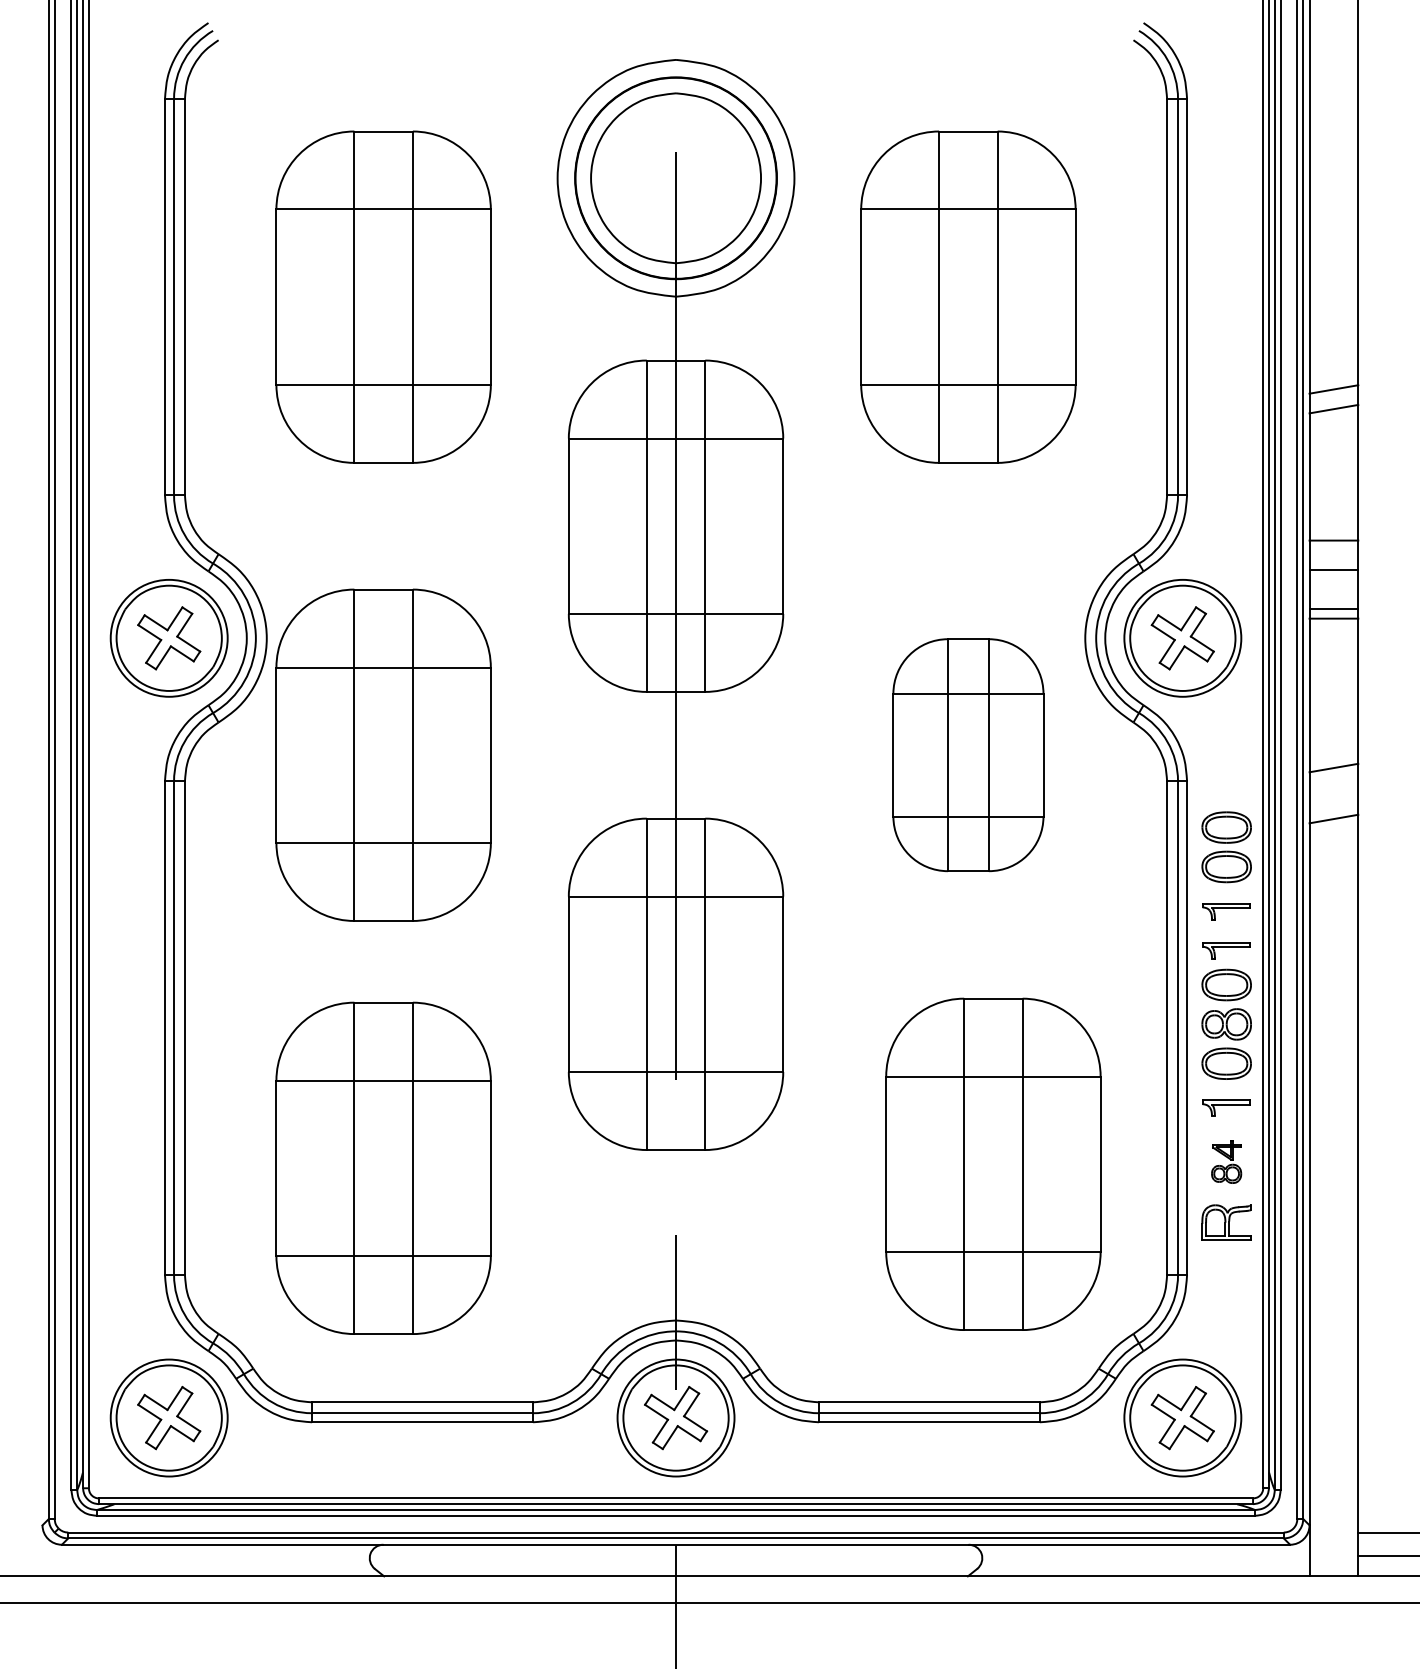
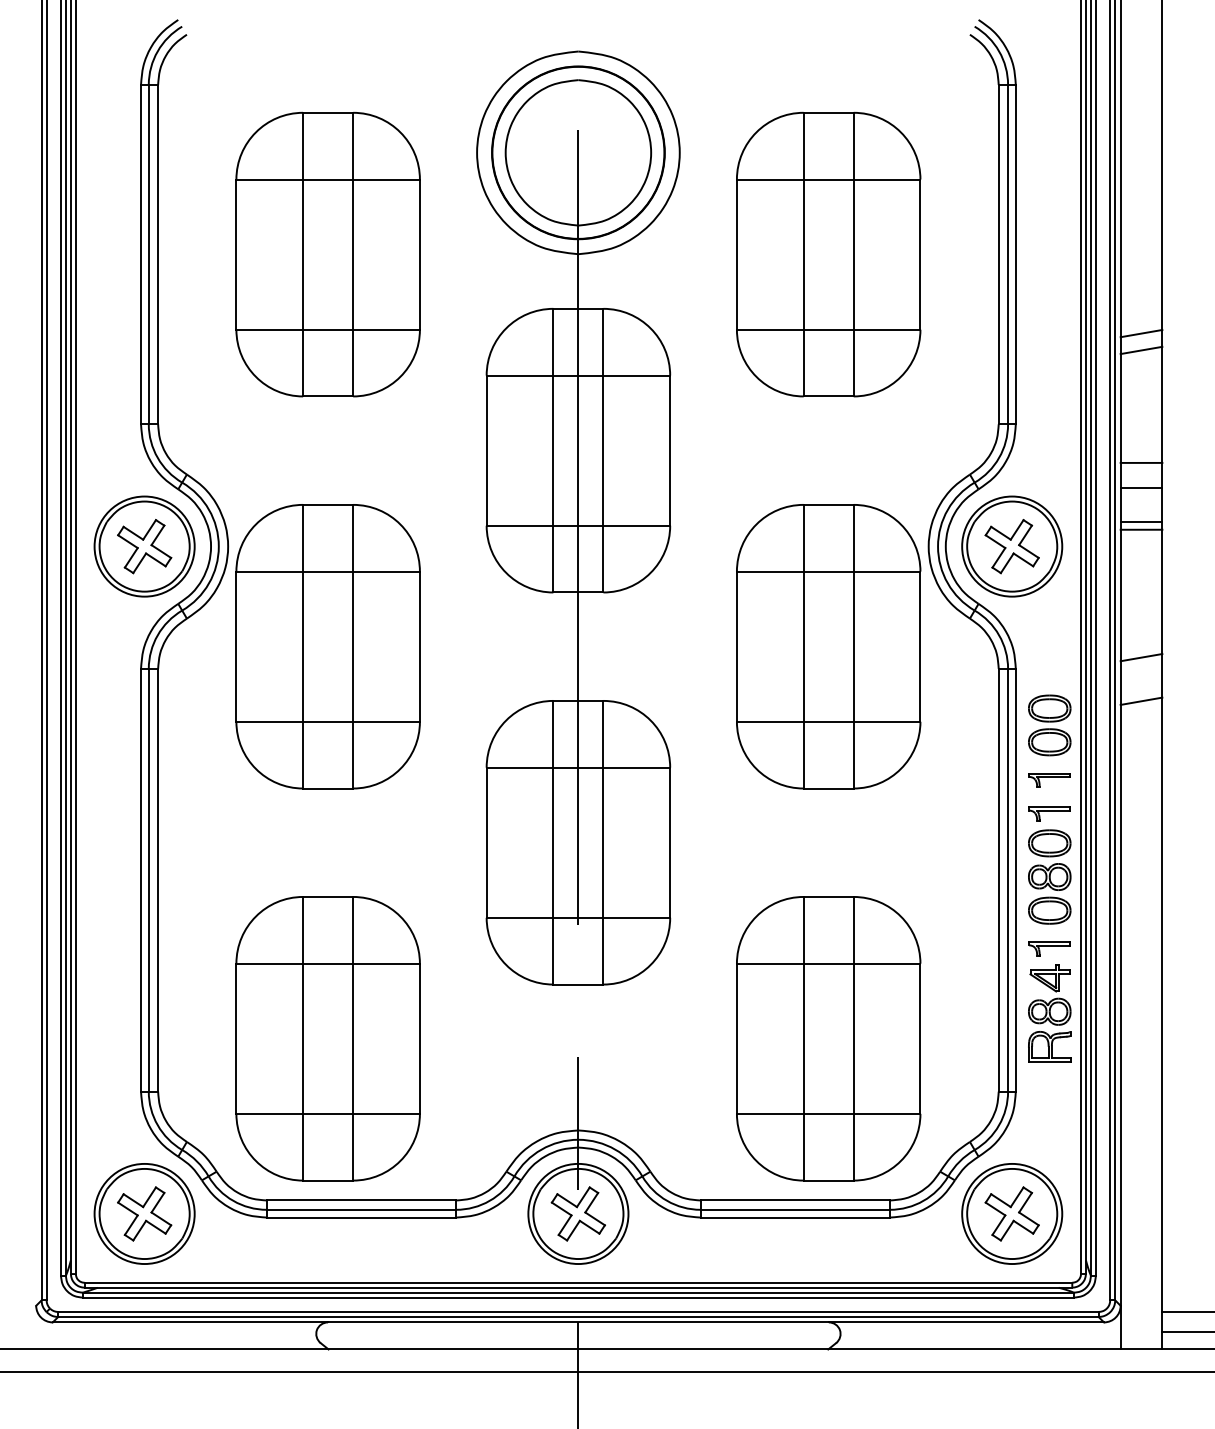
part: (968, 754) -> (828, 646), size x1.43
part: (1226, 1161) -> (1049, 994), size x1.67
part: (993, 1163) -> (828, 1038), moved
part: (383, 1167) -> (328, 1038), moved

